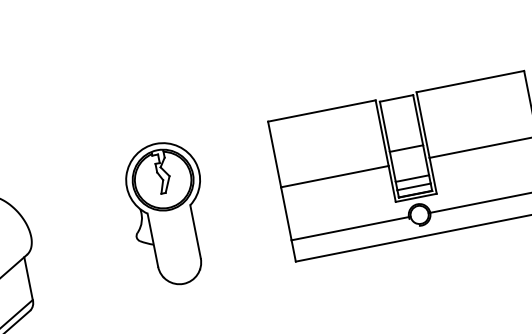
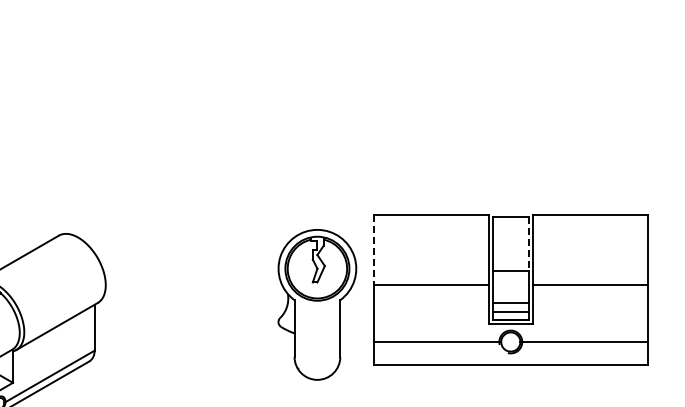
line: (418, 120) -> (528, 244), solid -> dashed
line: (274, 154) -> (373, 250), solid -> dashed
part: (169, 213) -> (317, 304), moved

